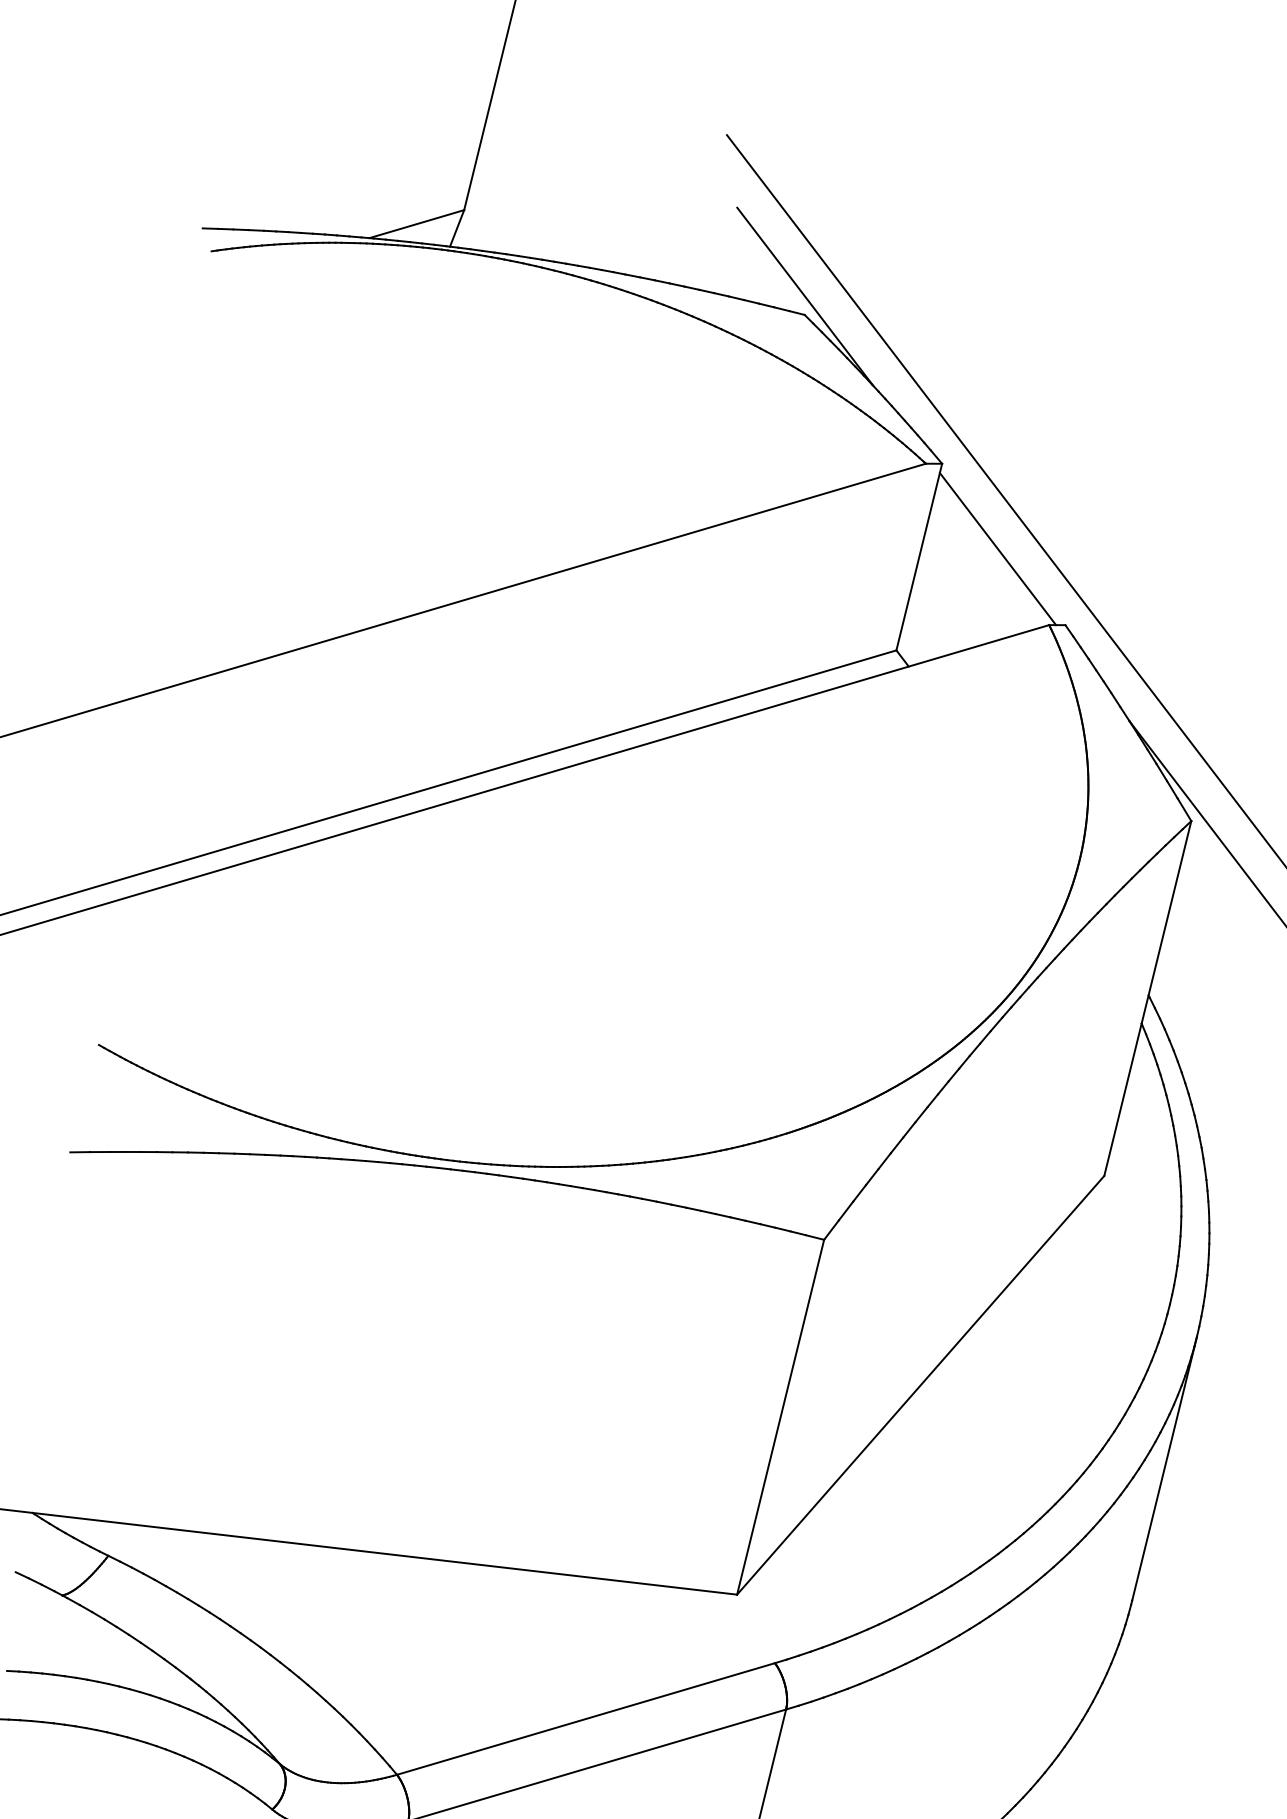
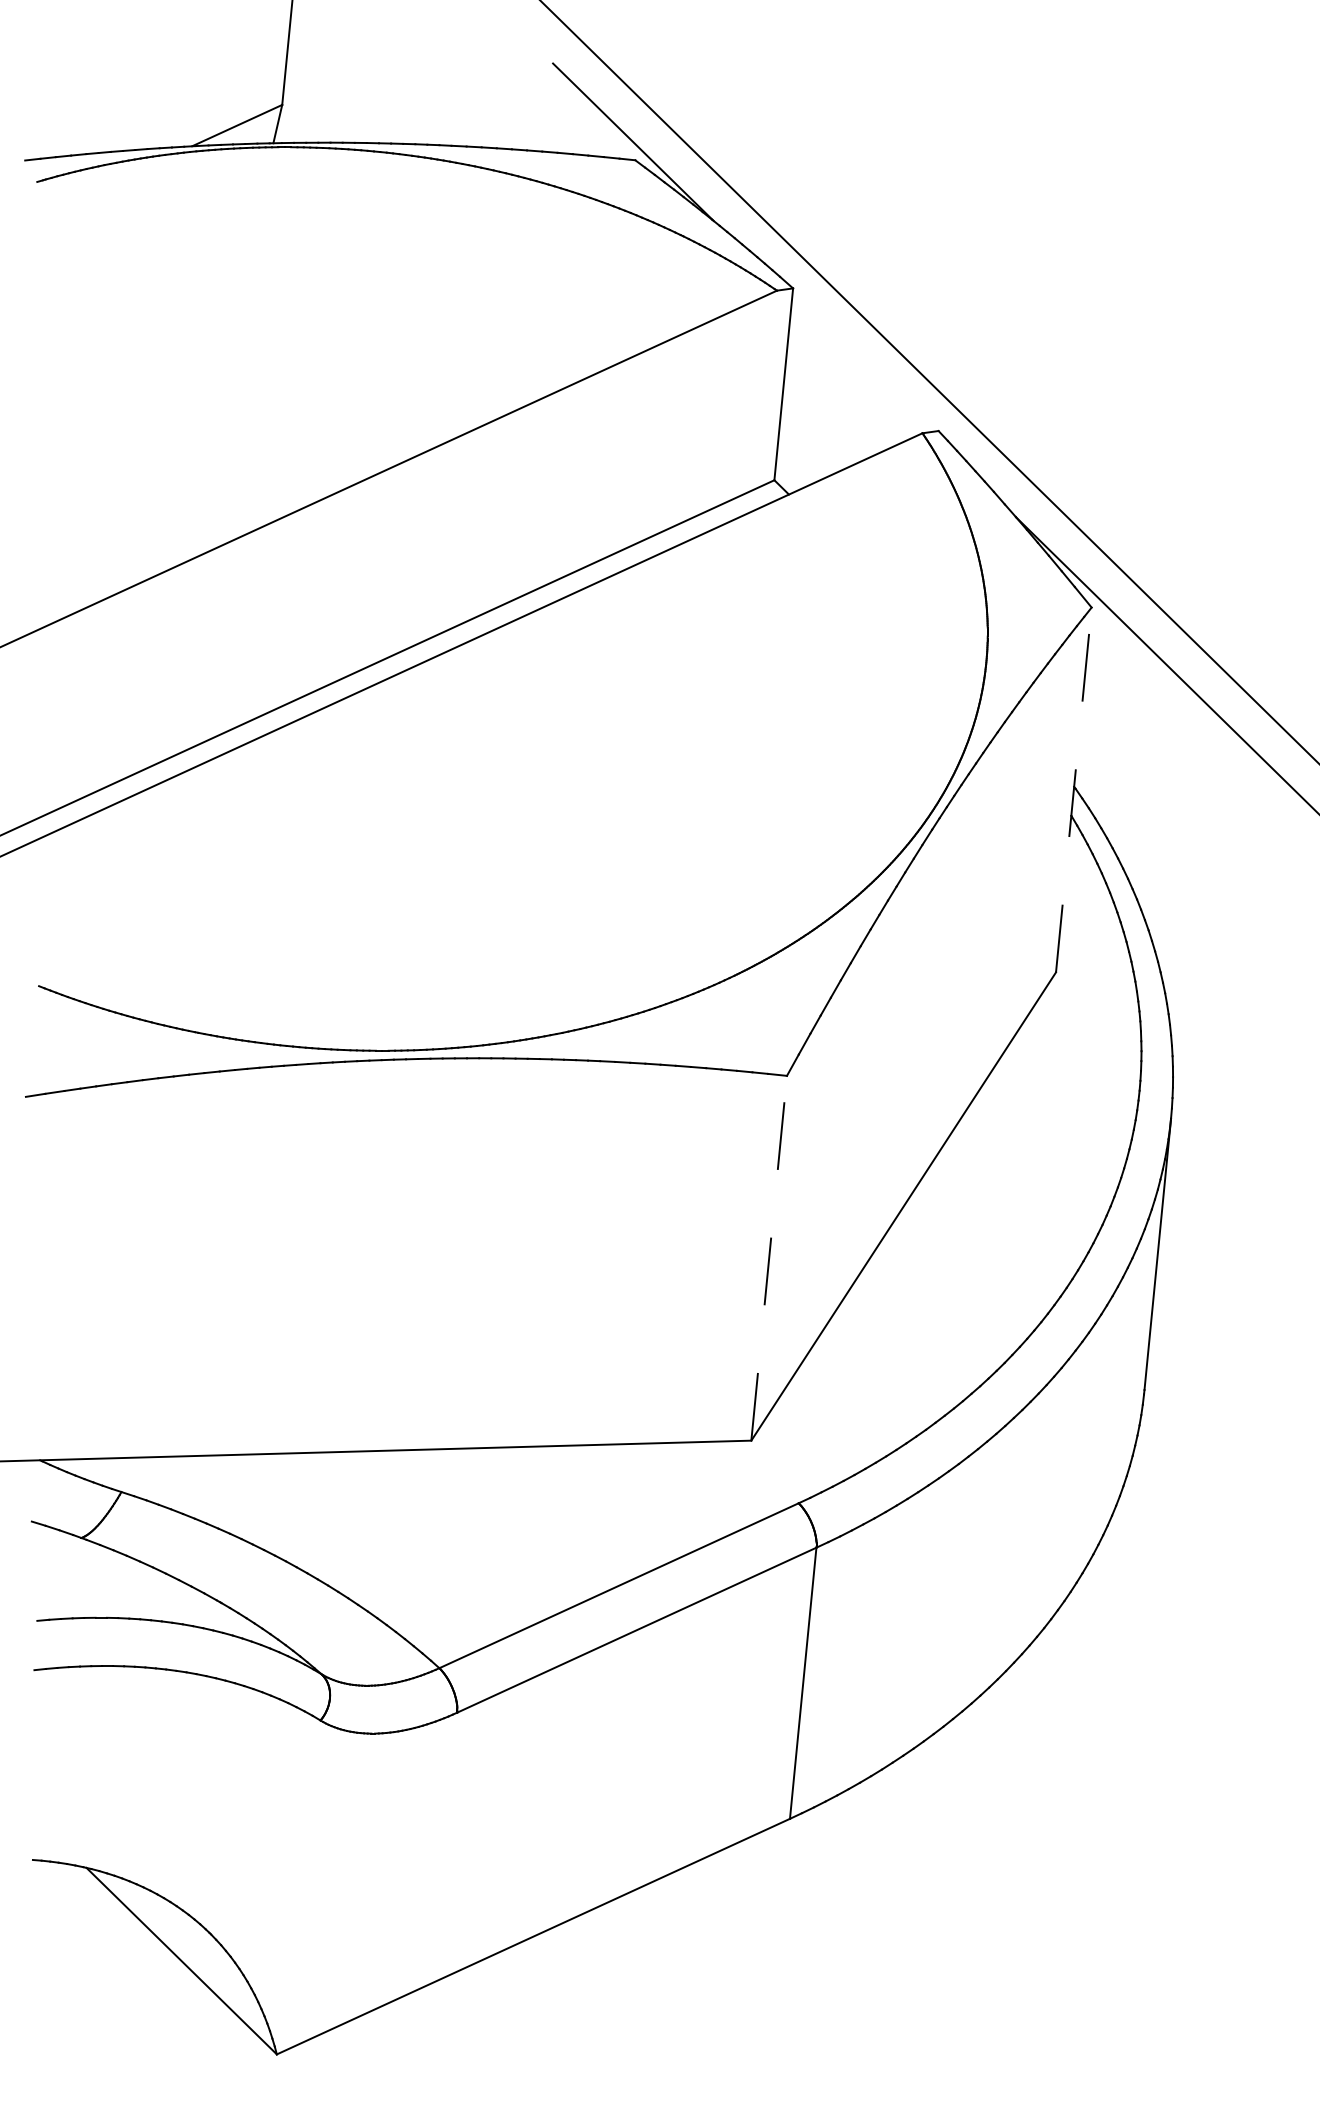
line: (997, 548) -> (860, 364), removed
line: (1147, 998) -> (1073, 789), solid -> dashed
line: (781, 1416) -> (769, 1257), solid -> dashed

